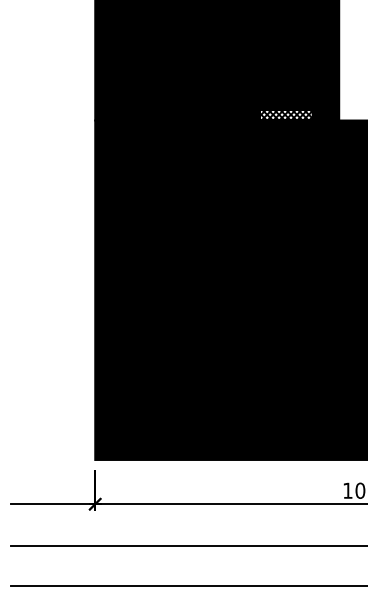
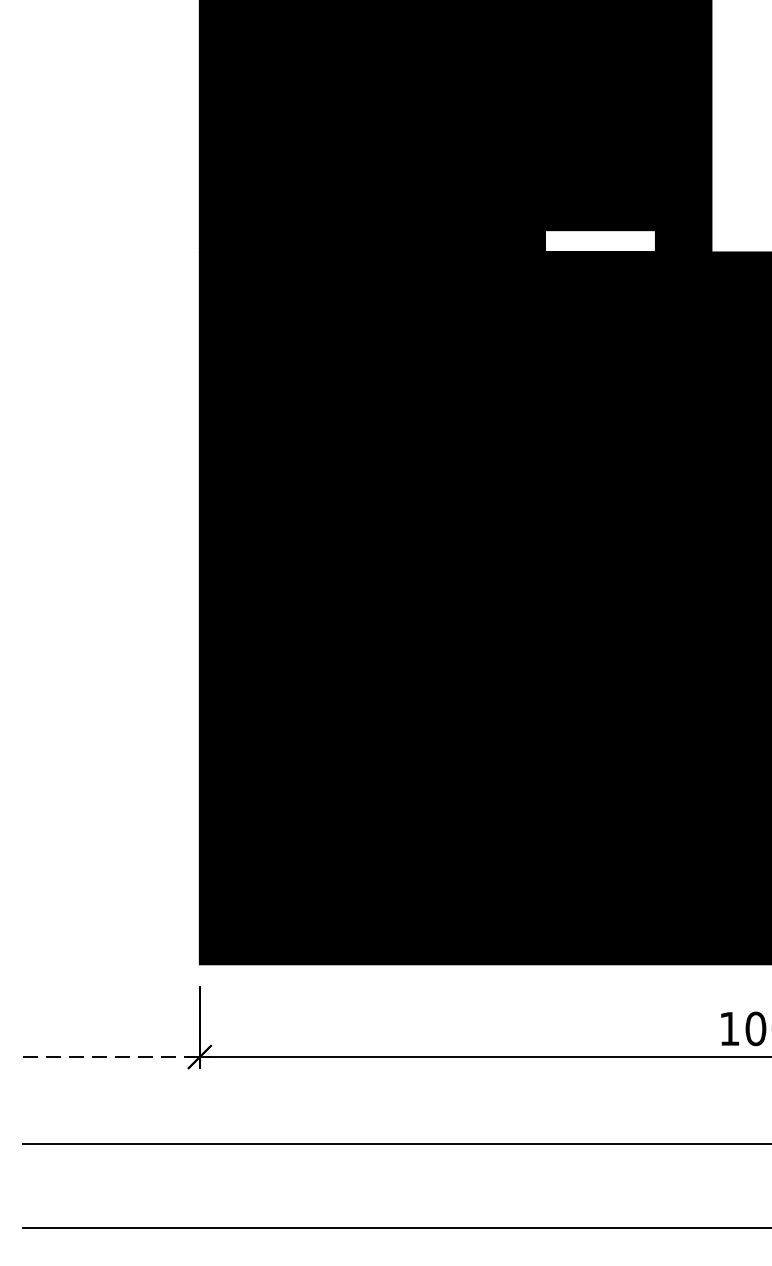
hatch: (285, 114) -> (598, 239), removed
line: (55, 504) -> (116, 1057), solid -> dashed

